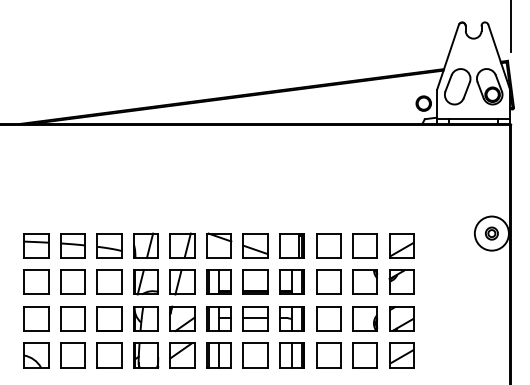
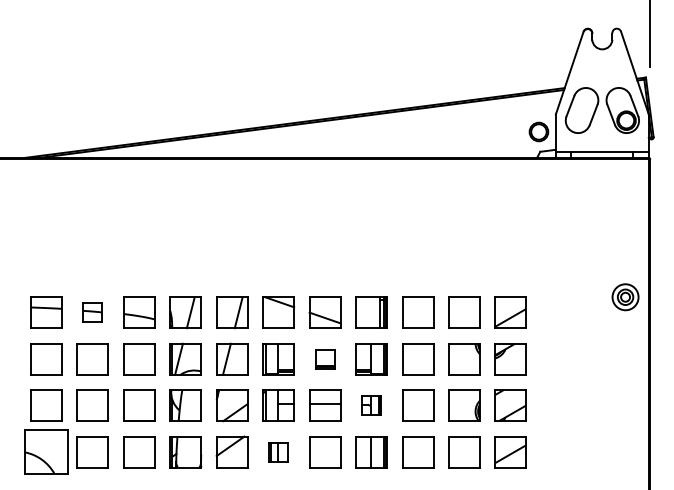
circle: (491, 232) -> (625, 296), size x0.6
part: (72, 245) -> (92, 312), size x0.6
part: (255, 282) -> (325, 359), size x0.6
part: (292, 318) -> (371, 405), size x0.6
part: (36, 355) -> (46, 452), size x1.4
part: (219, 355) -> (278, 452), size x0.6

